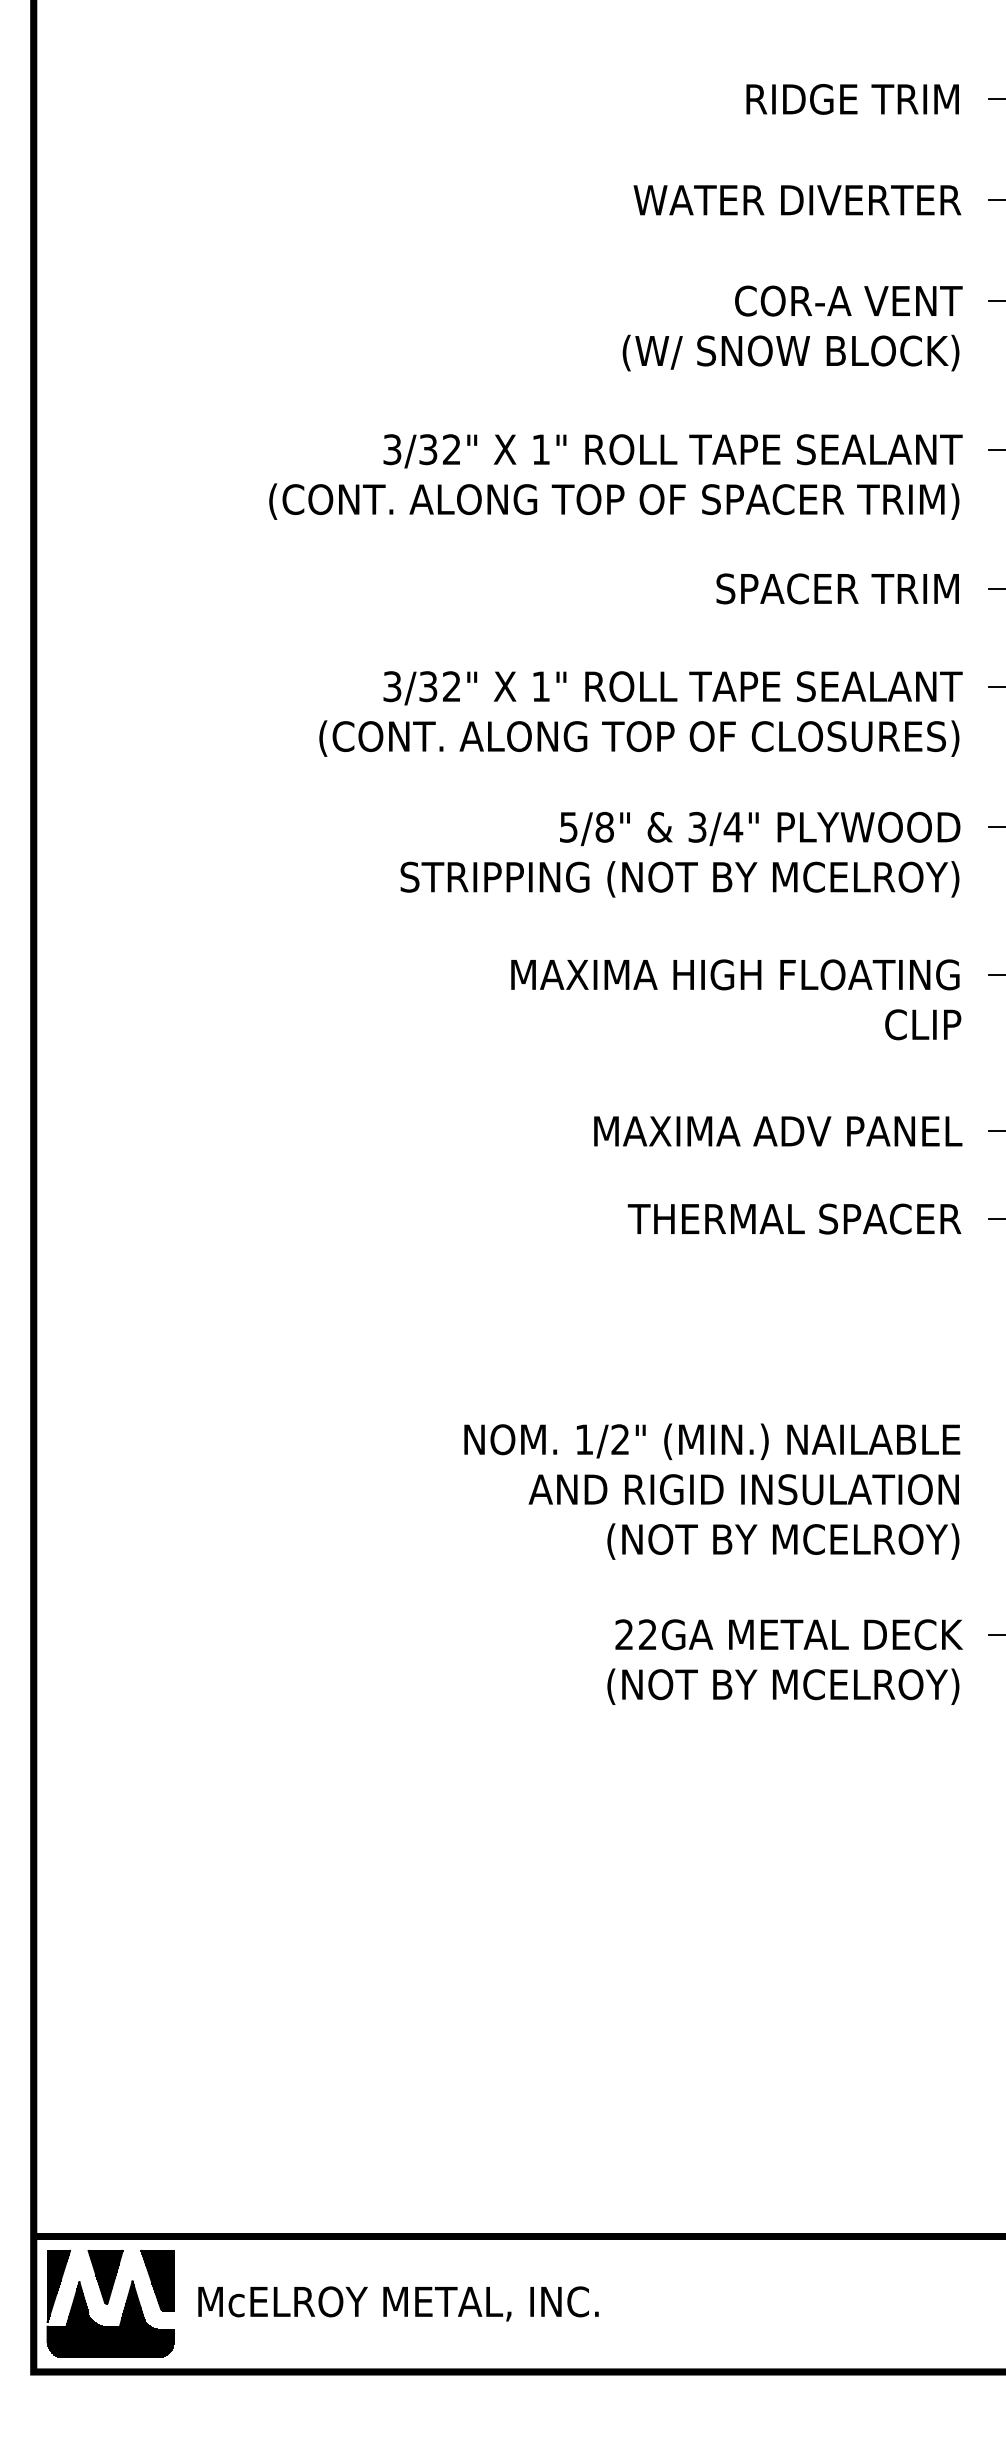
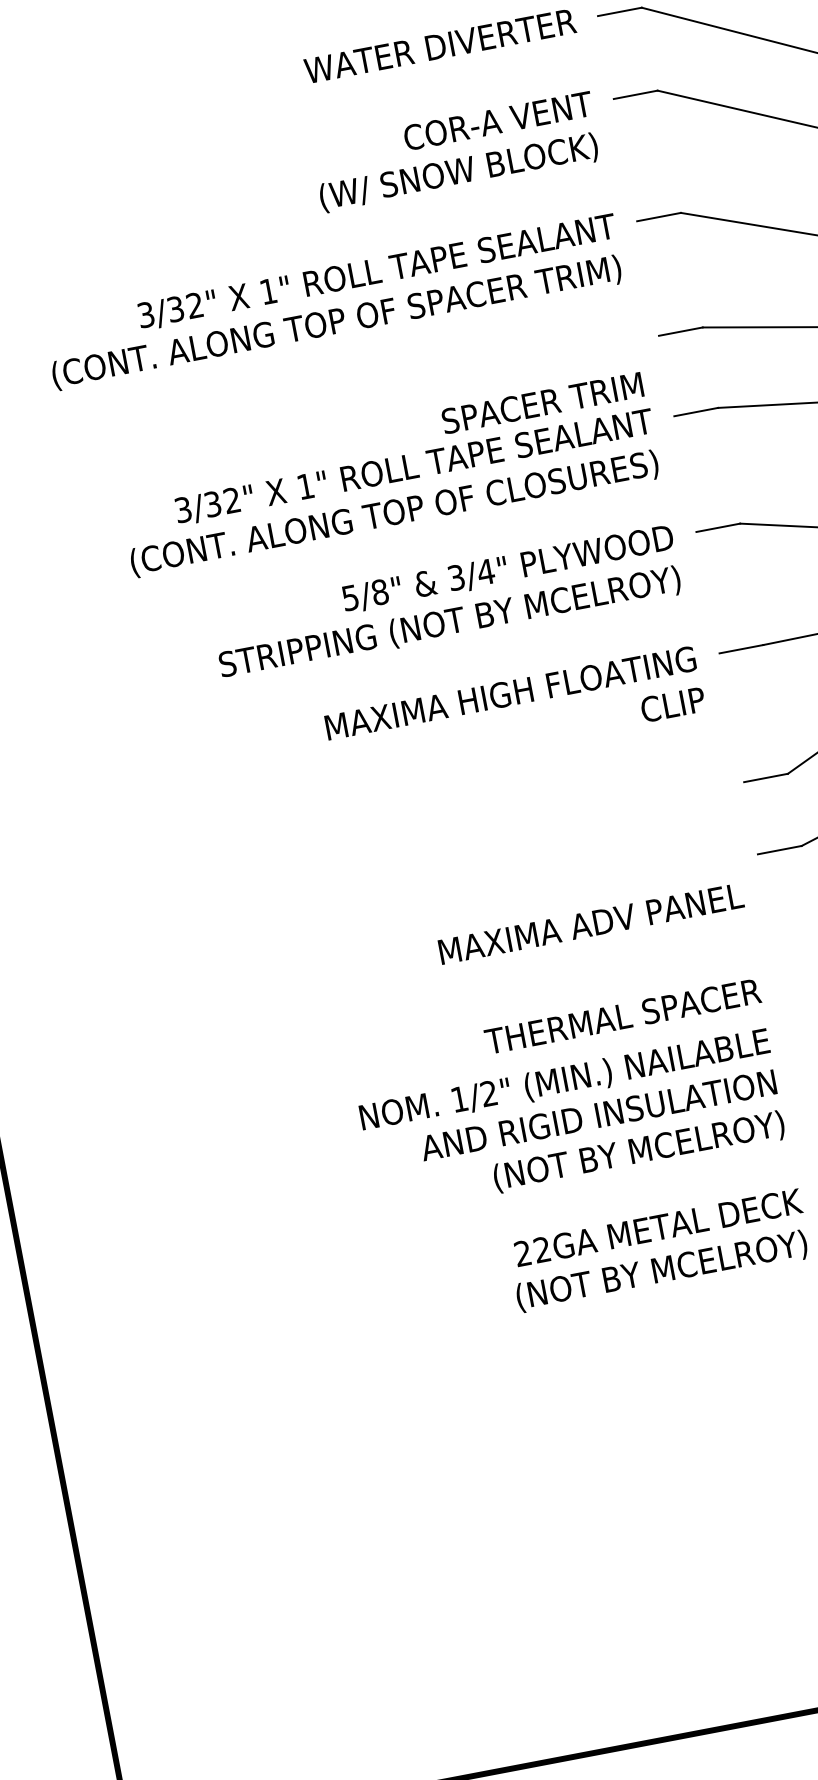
text: (837, 588) -> (542, 402), moved
text: (778, 1131) -> (591, 923), moved
text: (794, 1218) -> (622, 1015), moved

